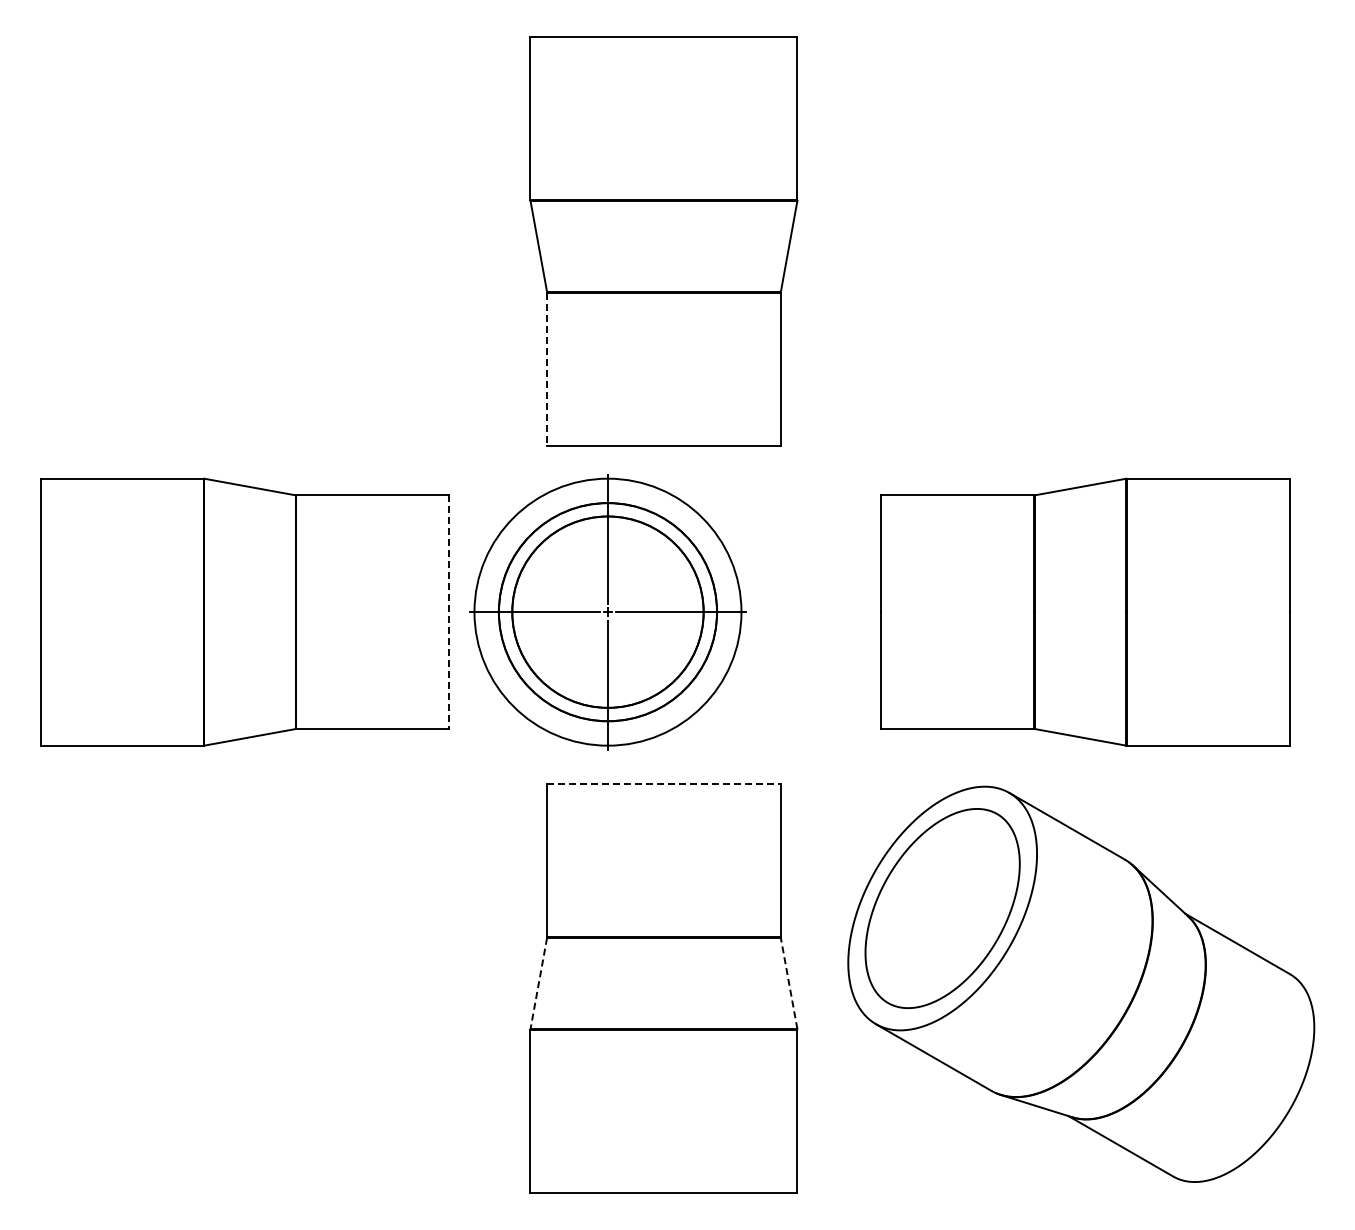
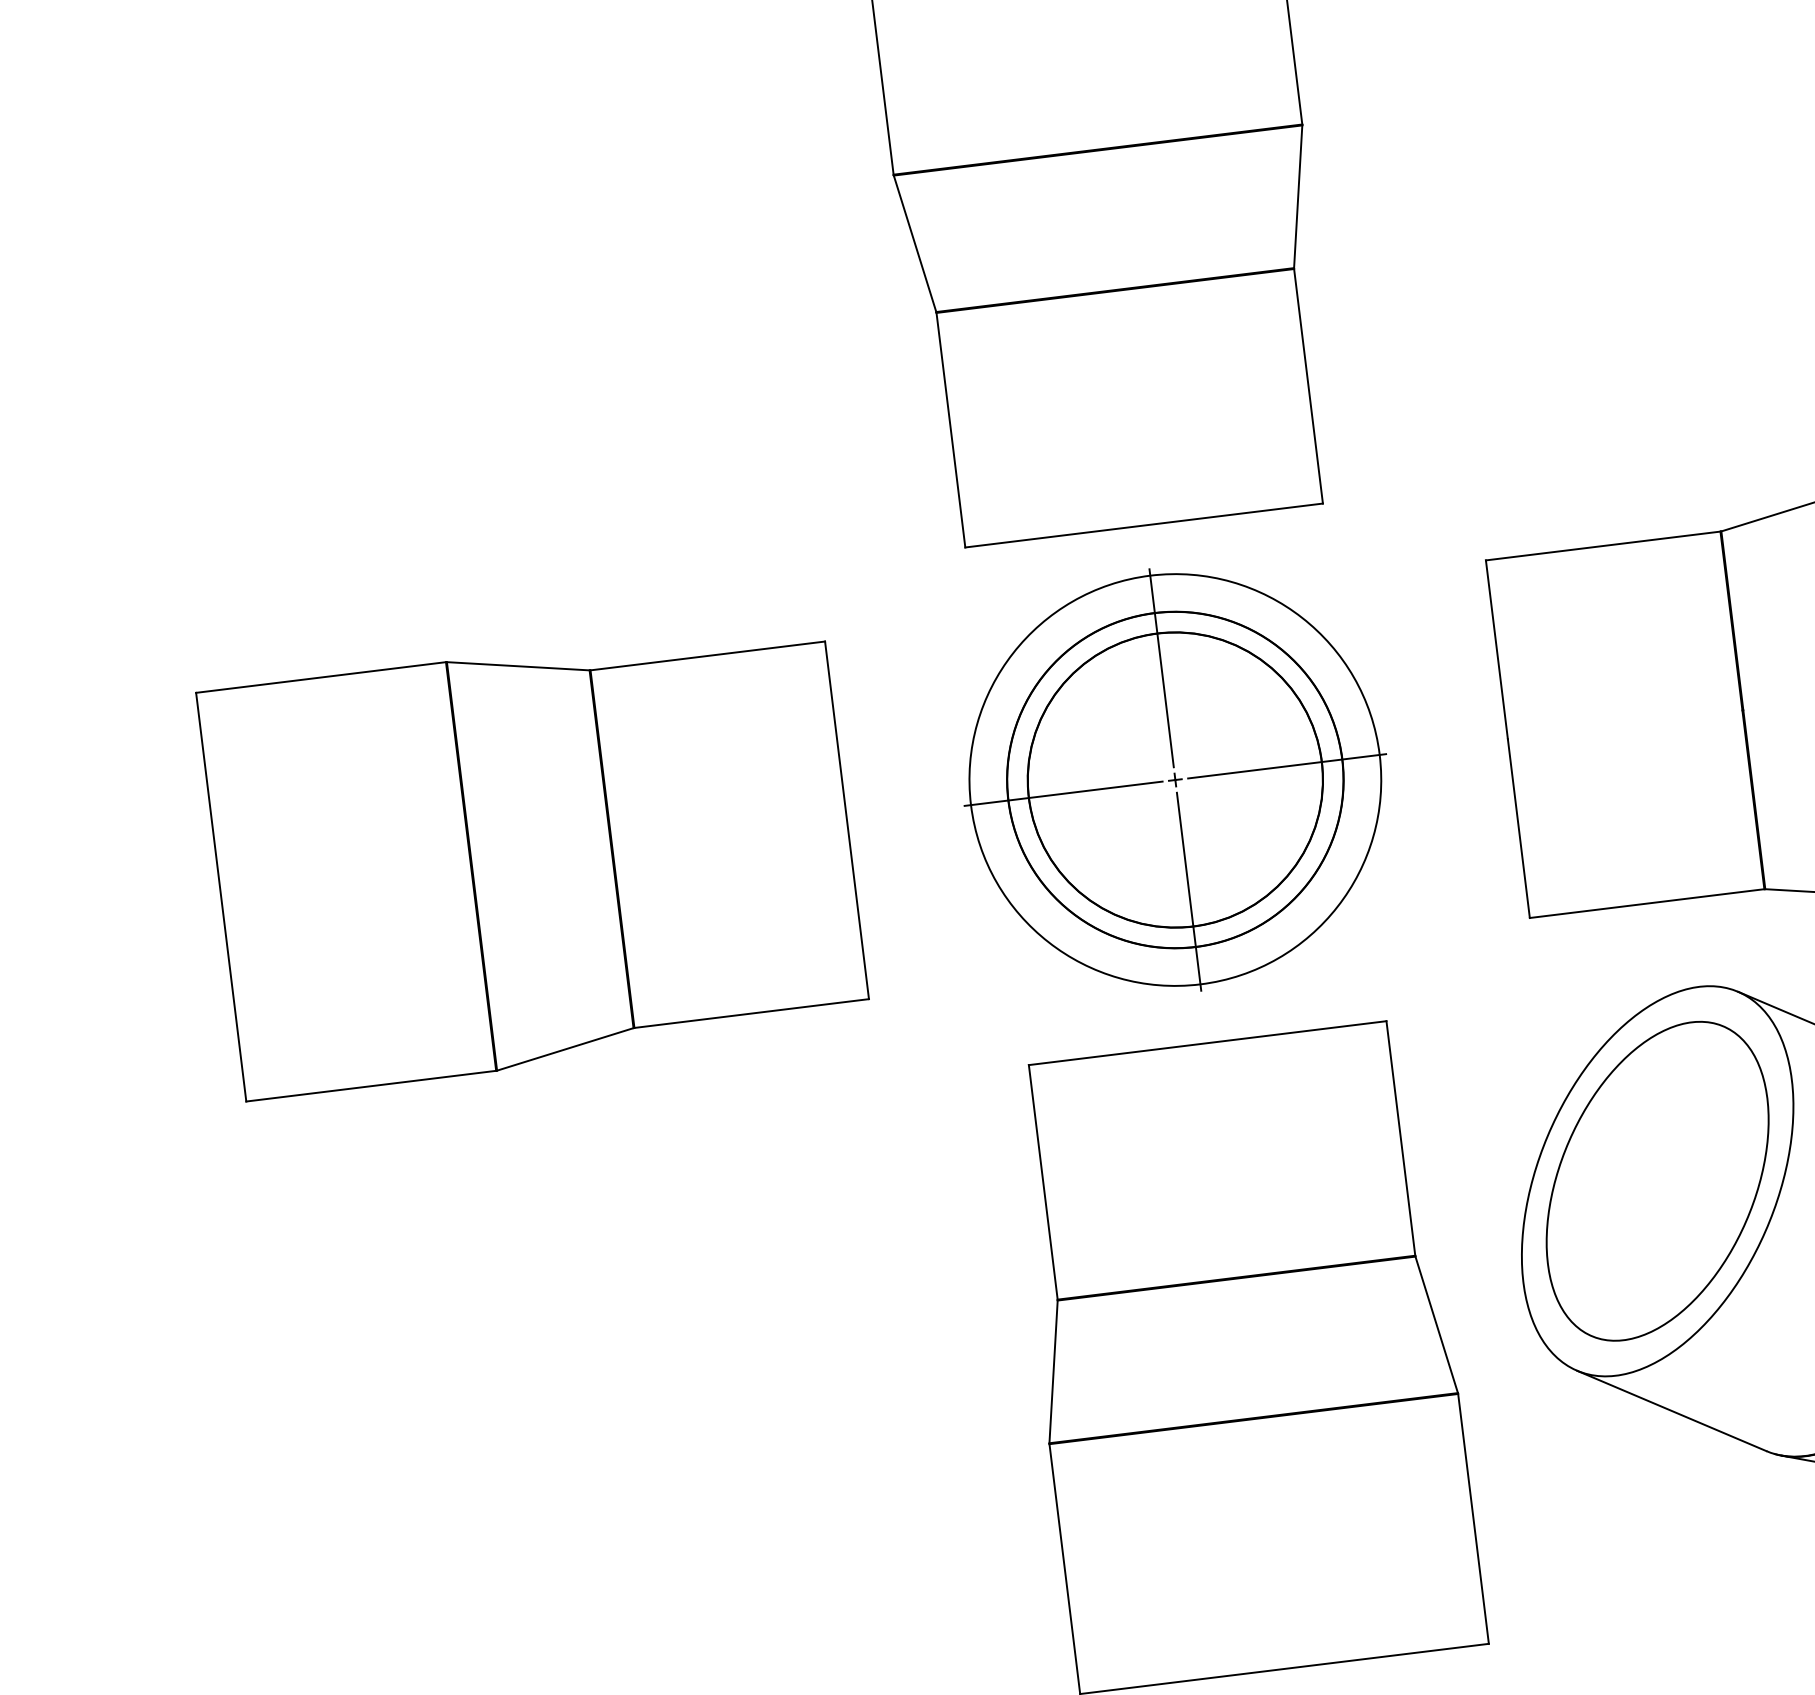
line: (547, 369) -> (951, 430), dashed -> solid
line: (449, 612) -> (847, 820), dashed -> solid
part: (607, 612) -> (1174, 780), moved
line: (663, 784) -> (1207, 1043), dashed -> solid
line: (789, 982) -> (1437, 1323), dashed -> solid
line: (538, 983) -> (1053, 1371), dashed -> solid

